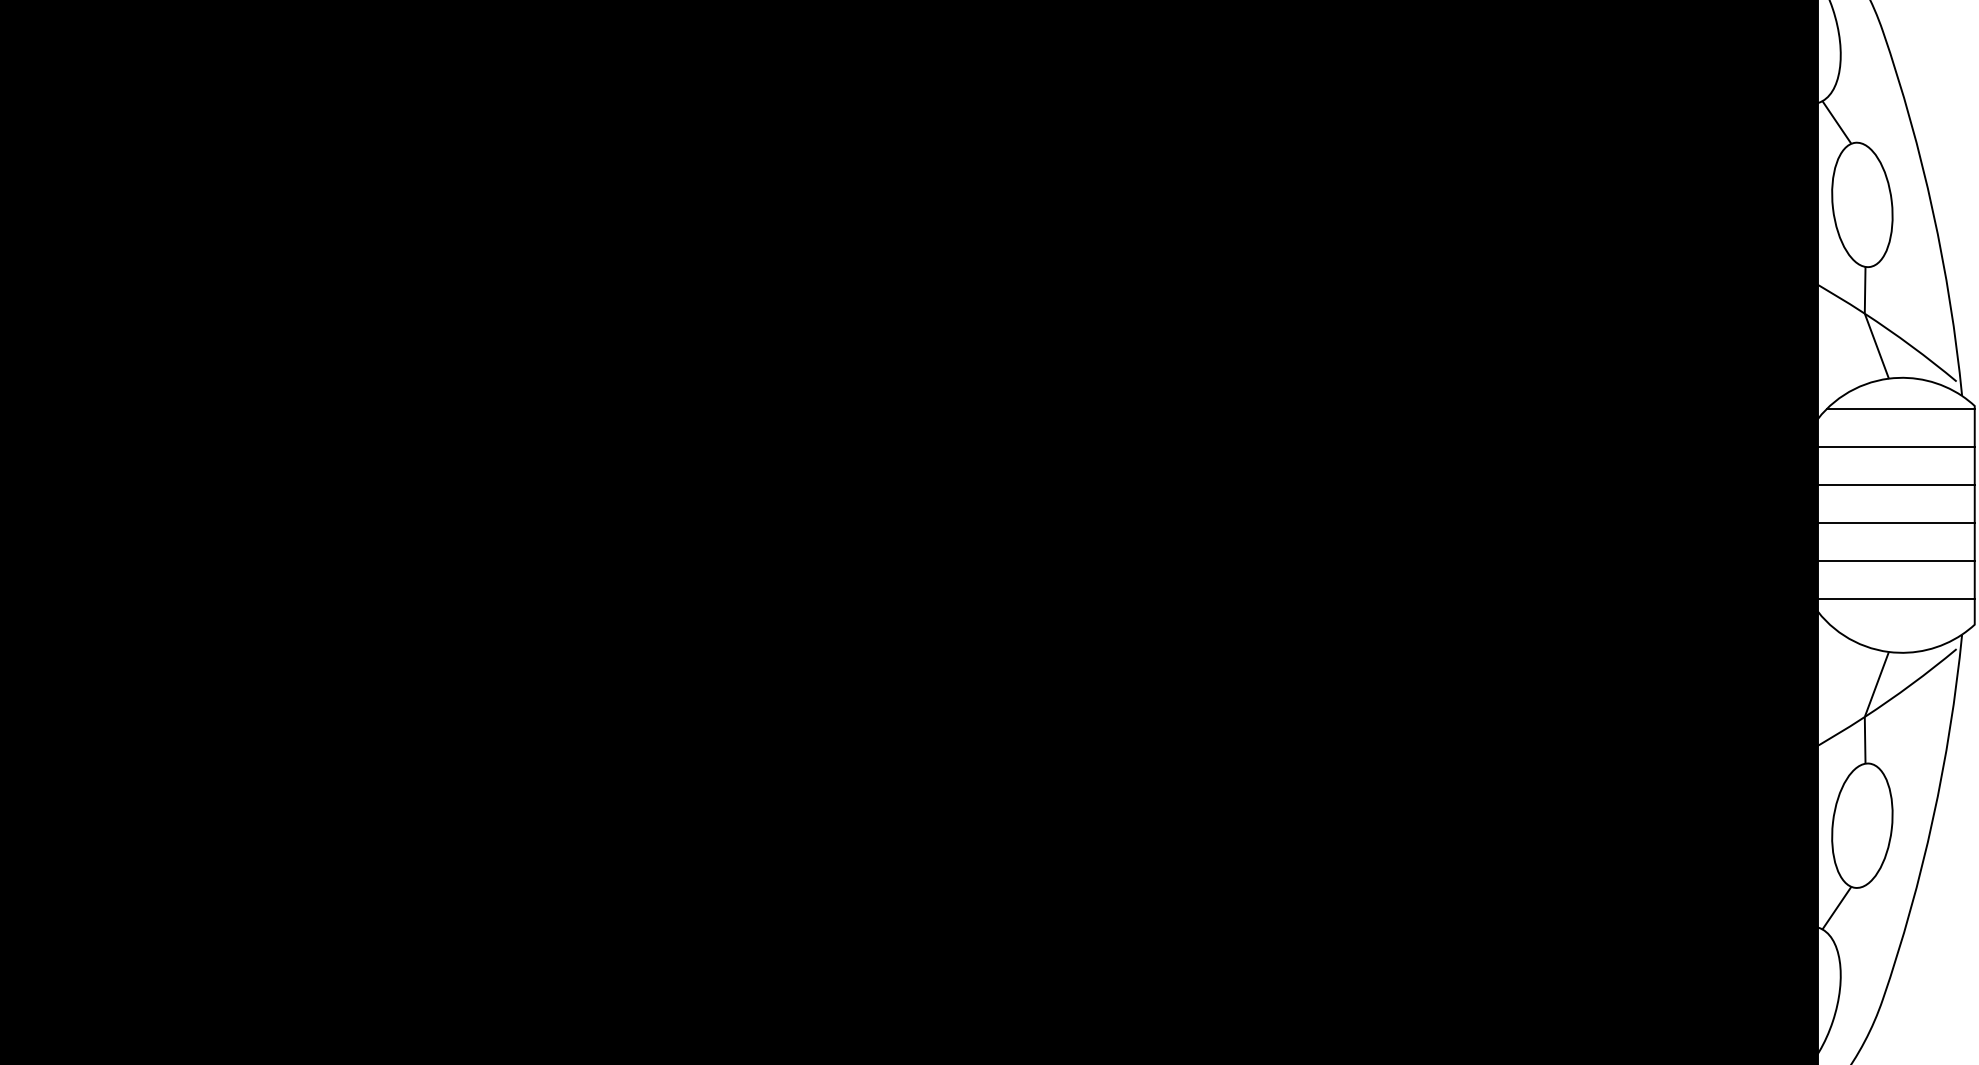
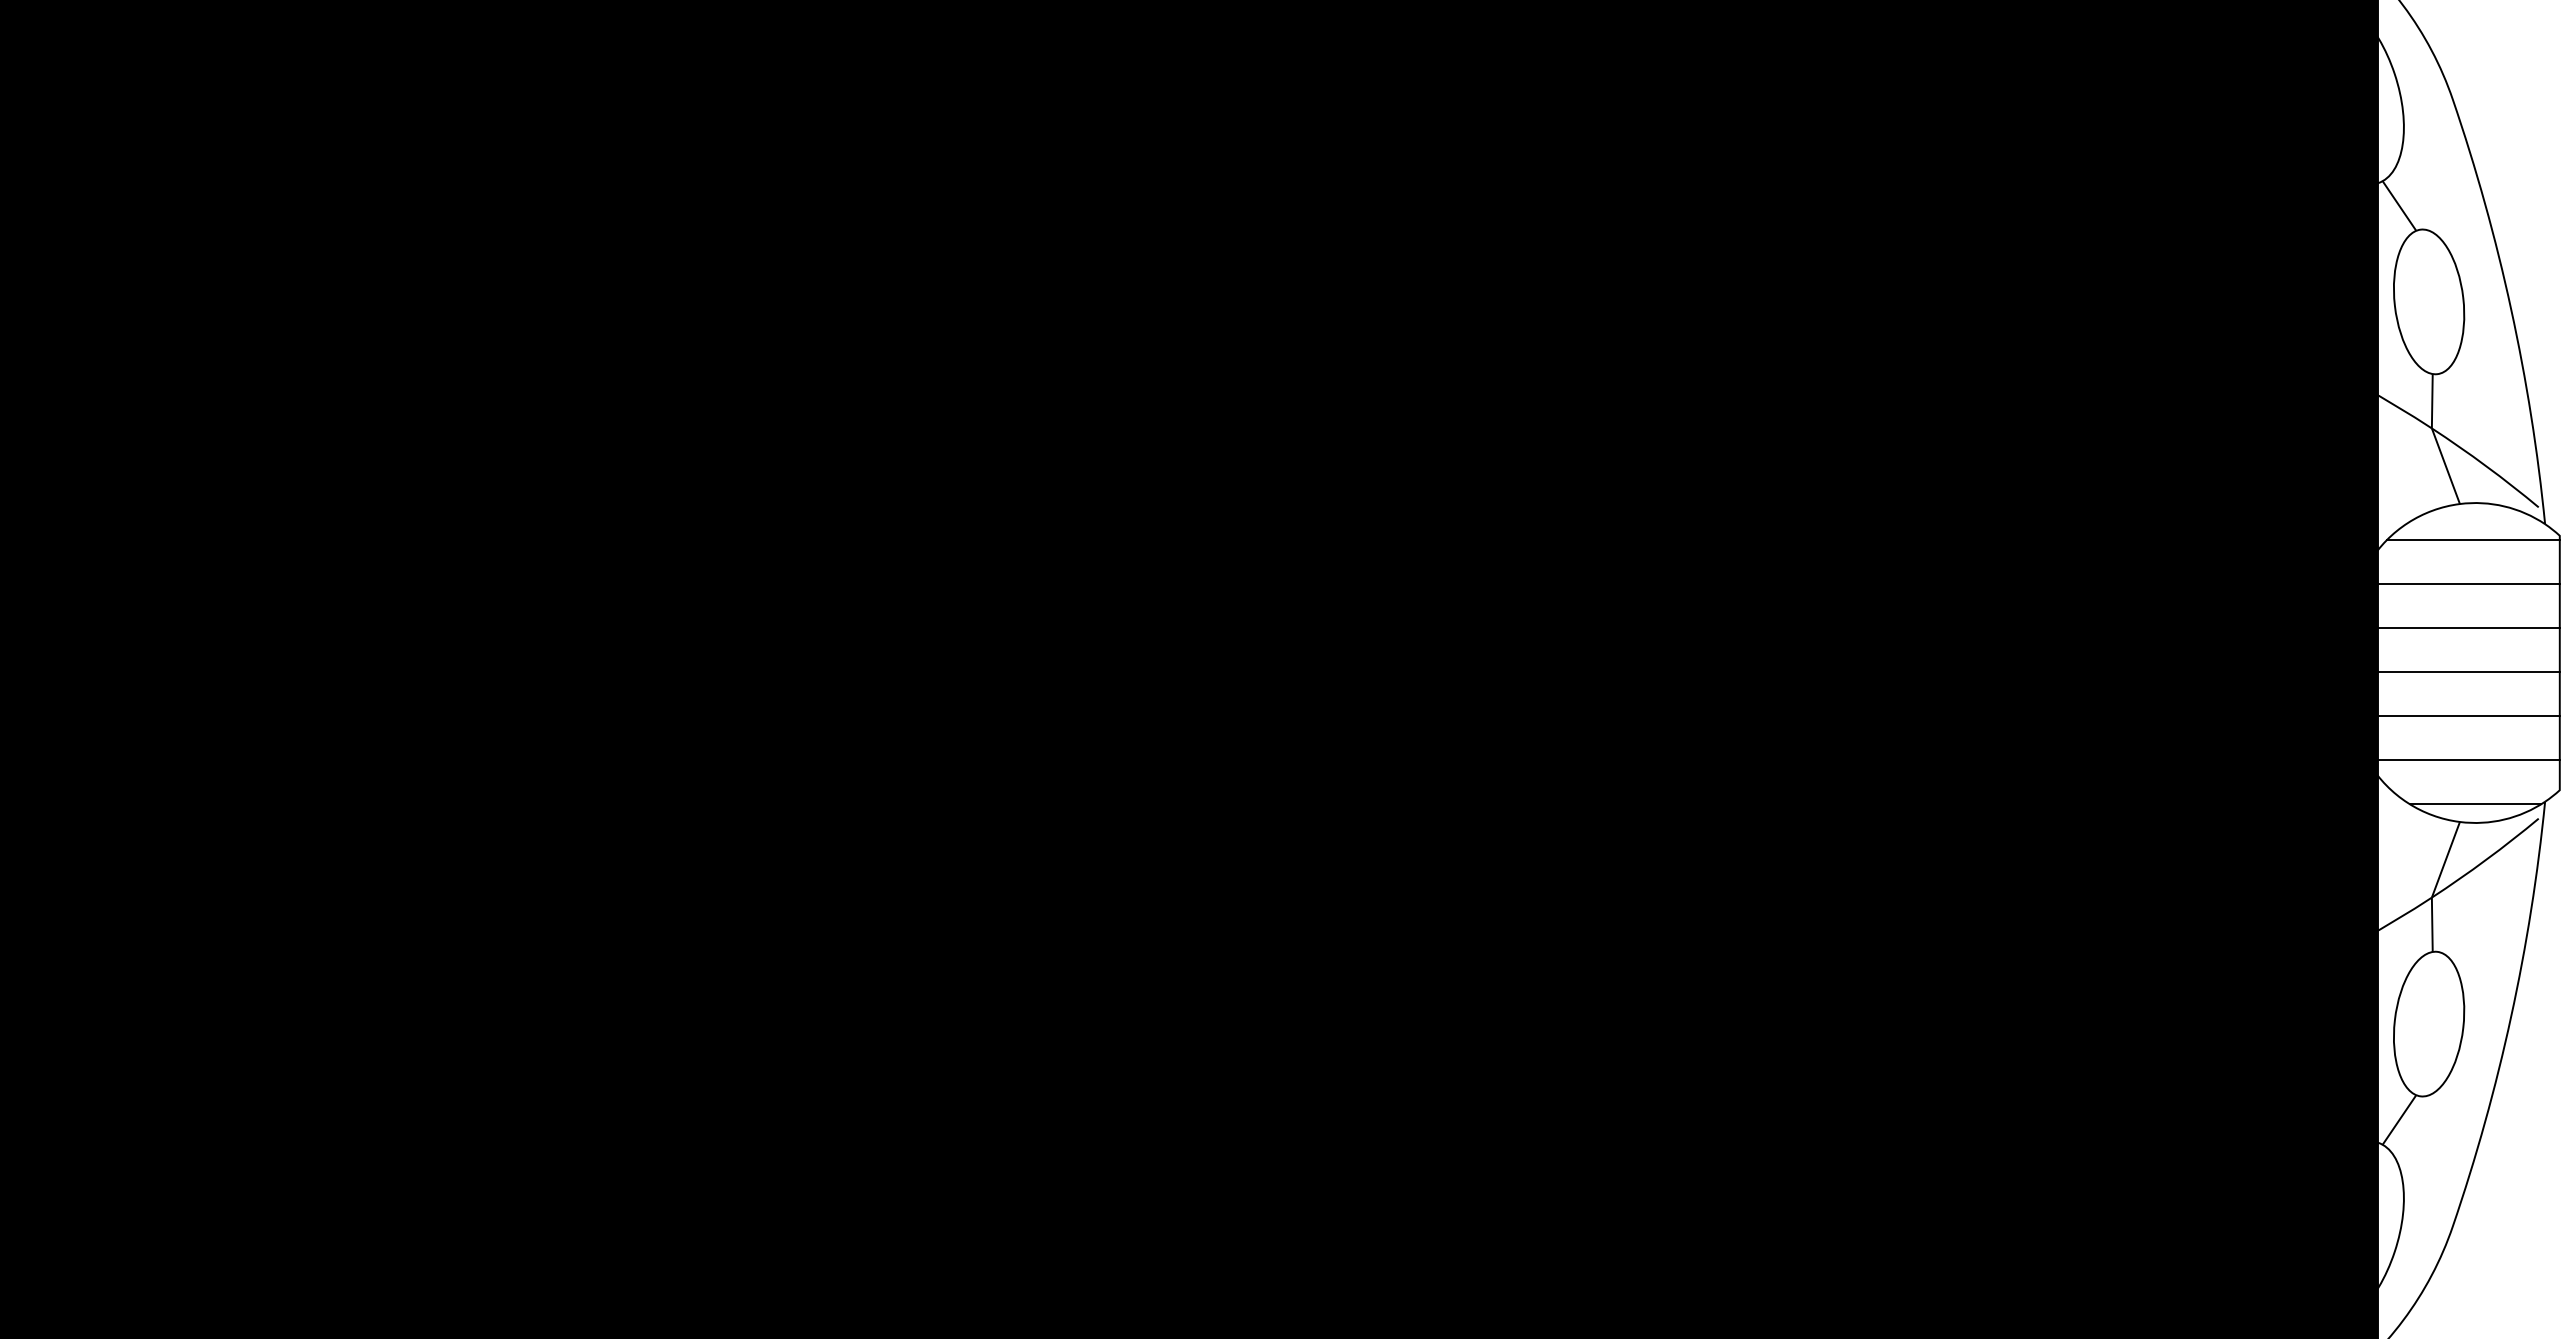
line: (1902, 636) -> (2475, 804), added

